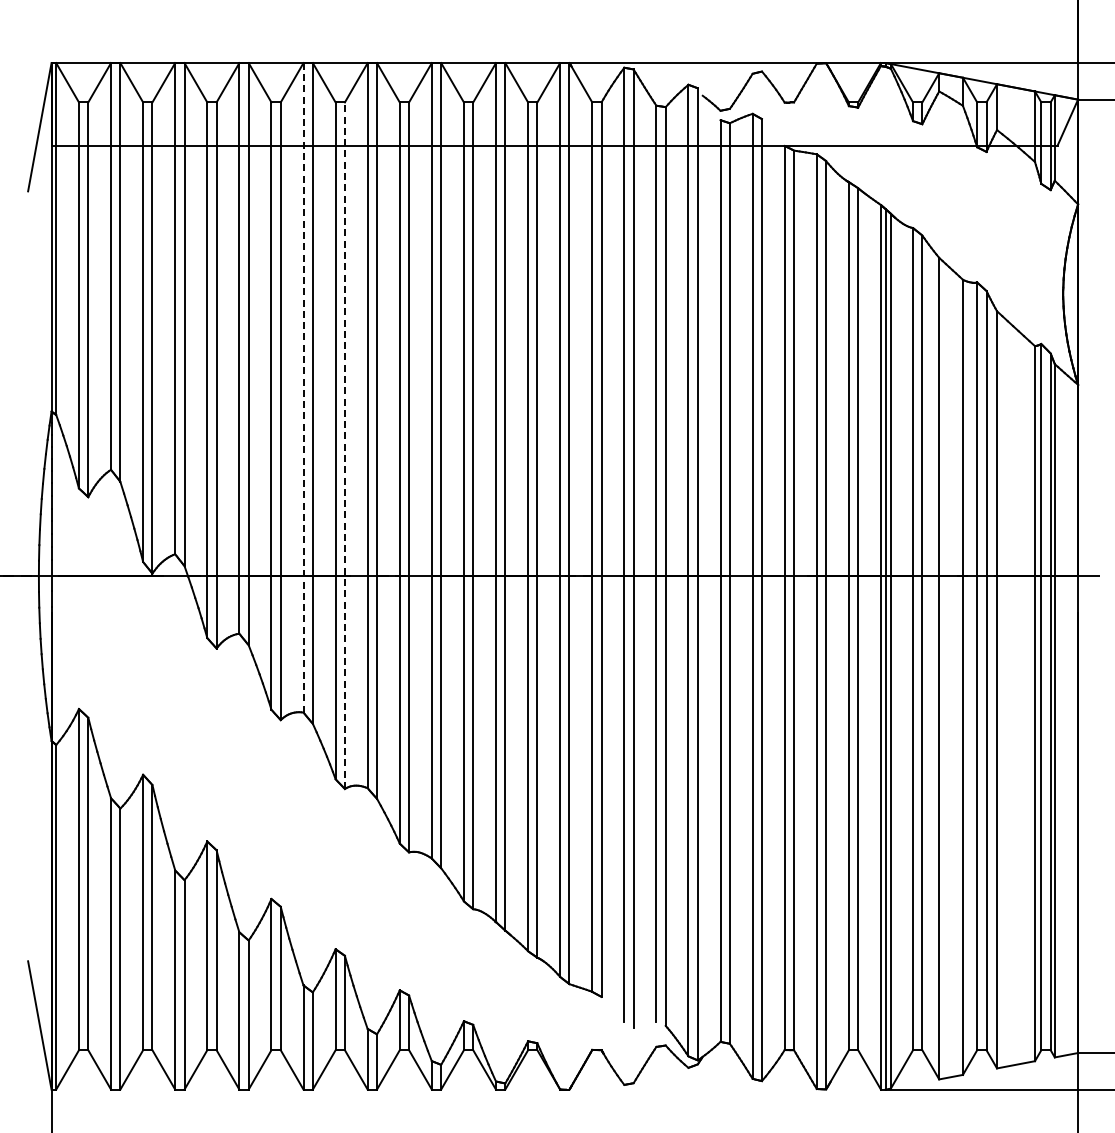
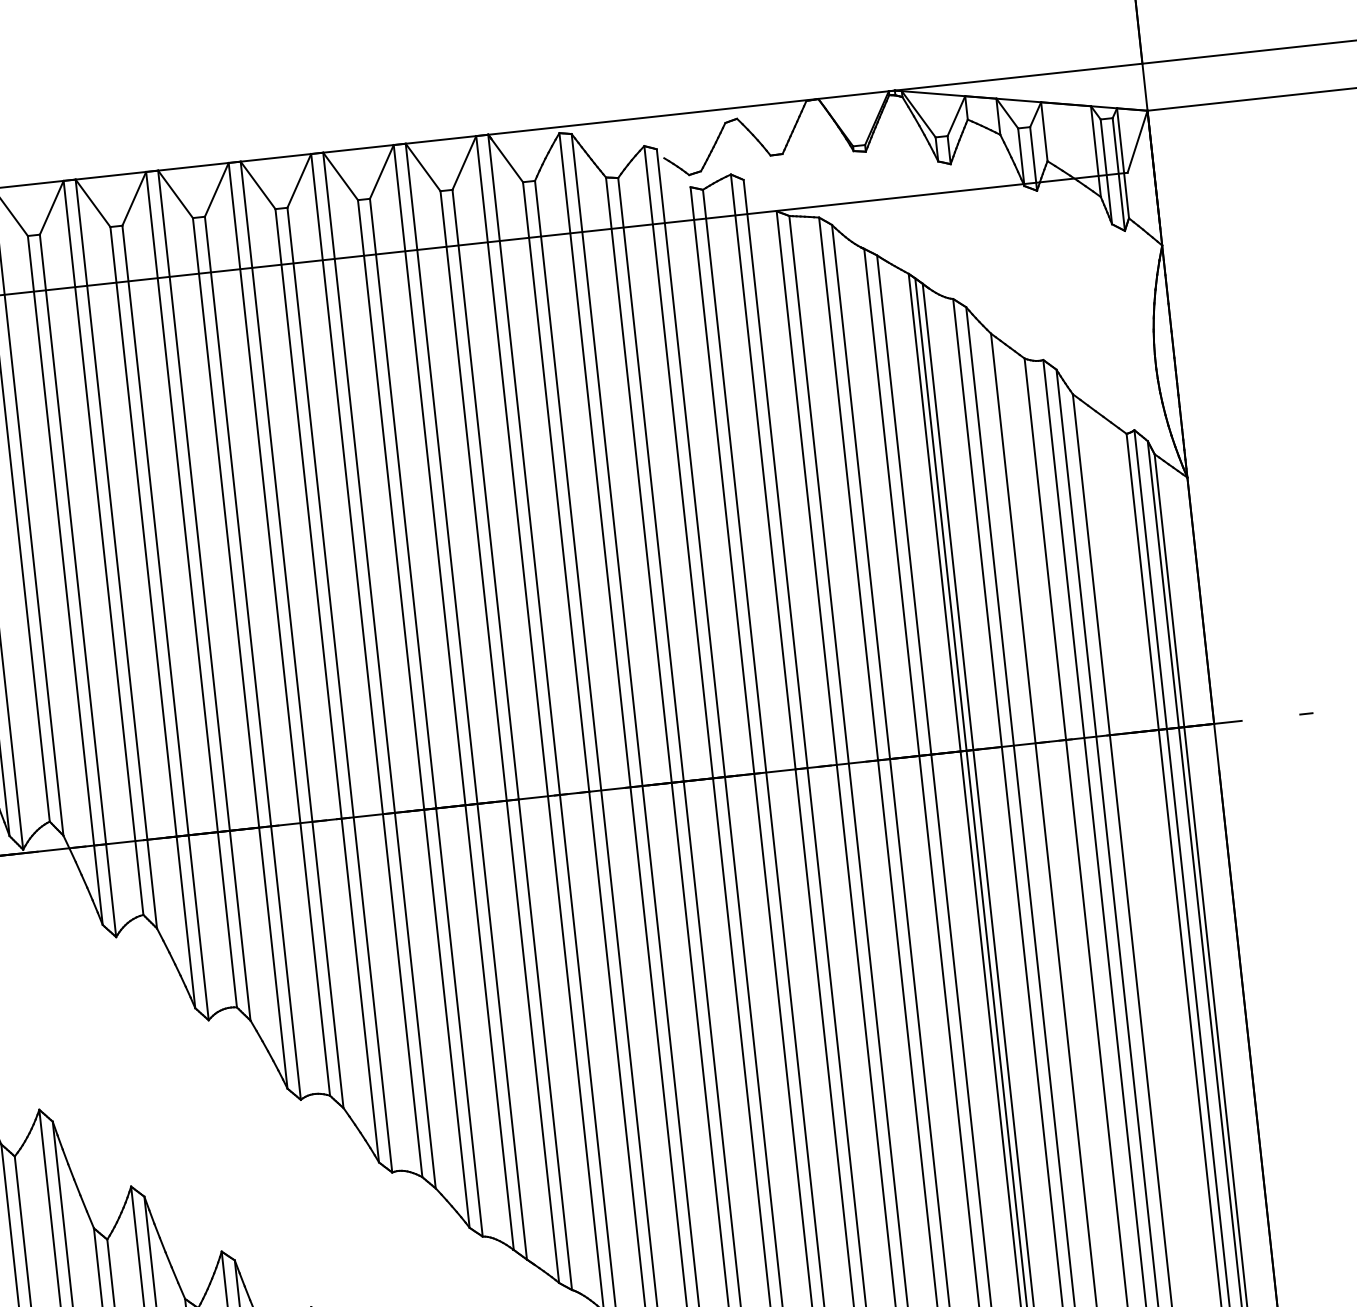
line: (303, 387) -> (191, 589), dashed -> solid
line: (344, 445) -> (252, 658), dashed -> solid

